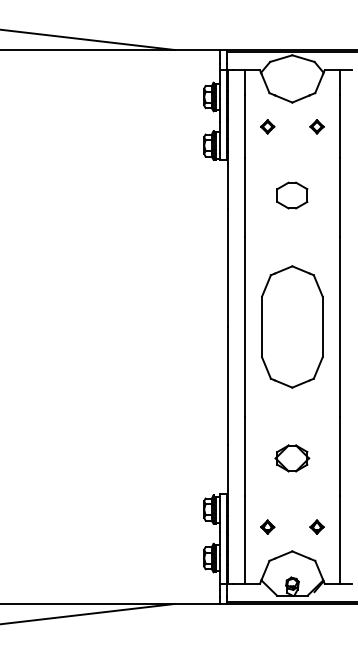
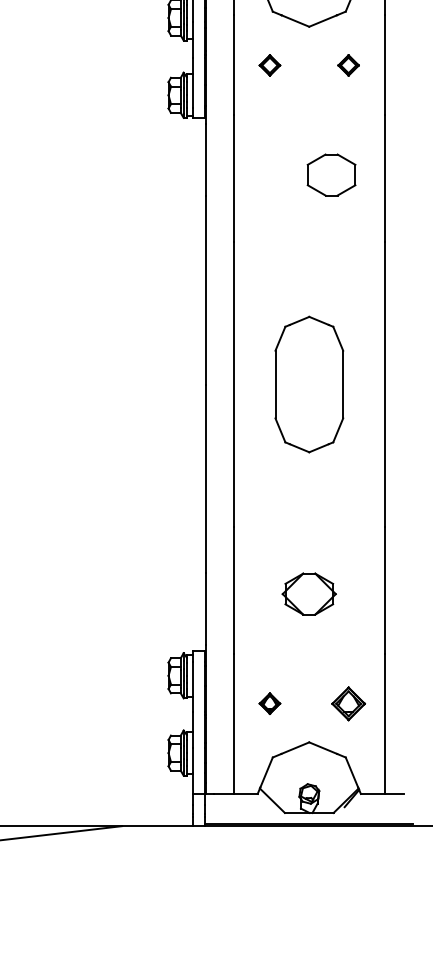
part: (292, 195) -> (331, 174), moved
part: (292, 326) -> (309, 383), size x0.7
part: (316, 526) -> (347, 702), size x1.6

